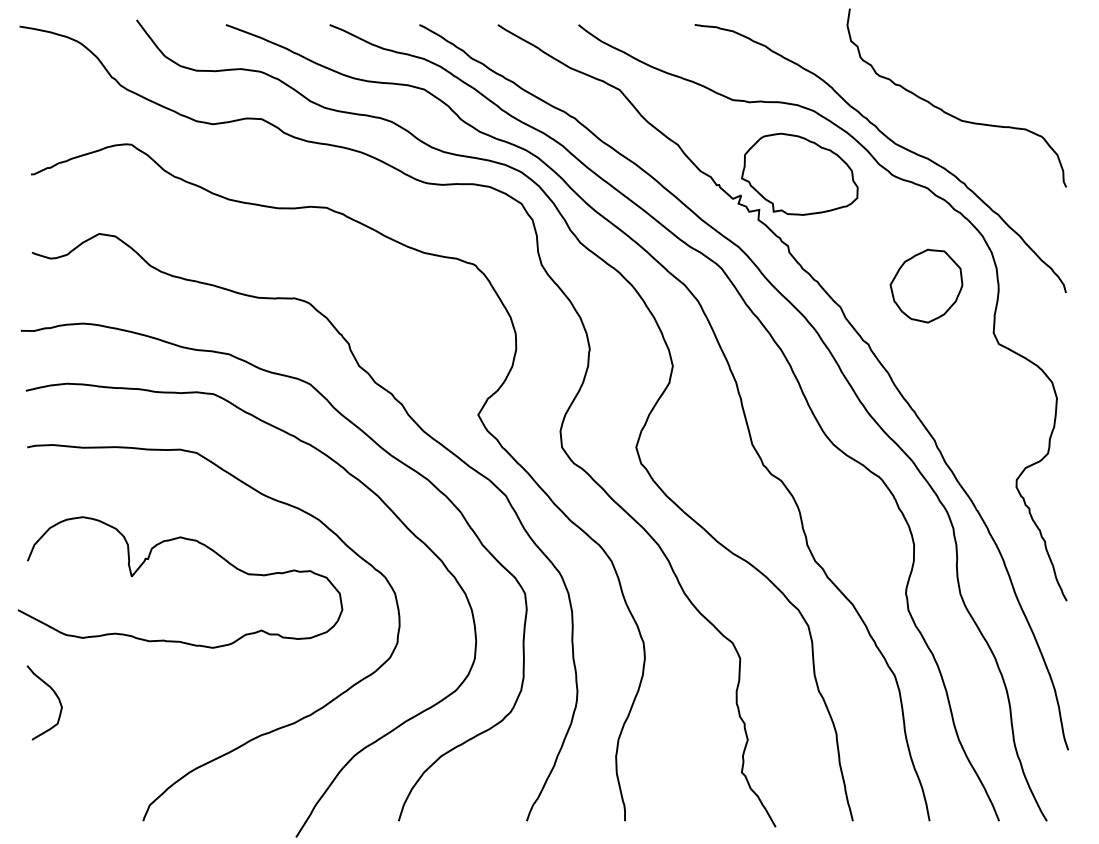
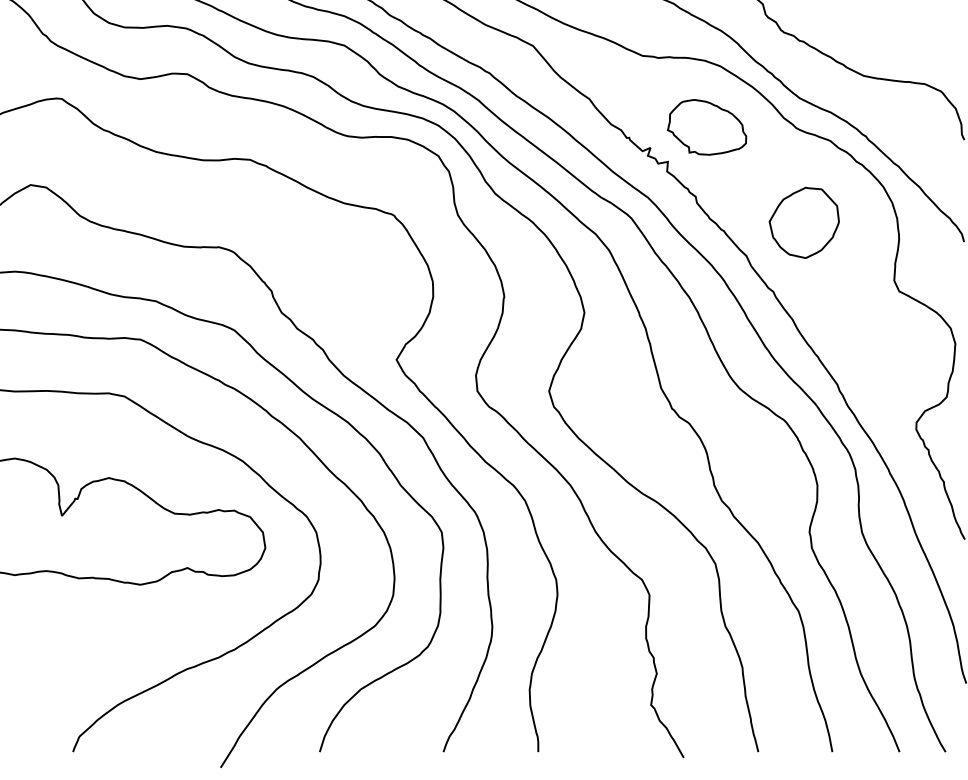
part: (799, 173) -> (706, 126), size x0.7
part: (926, 285) -> (804, 222), moved

